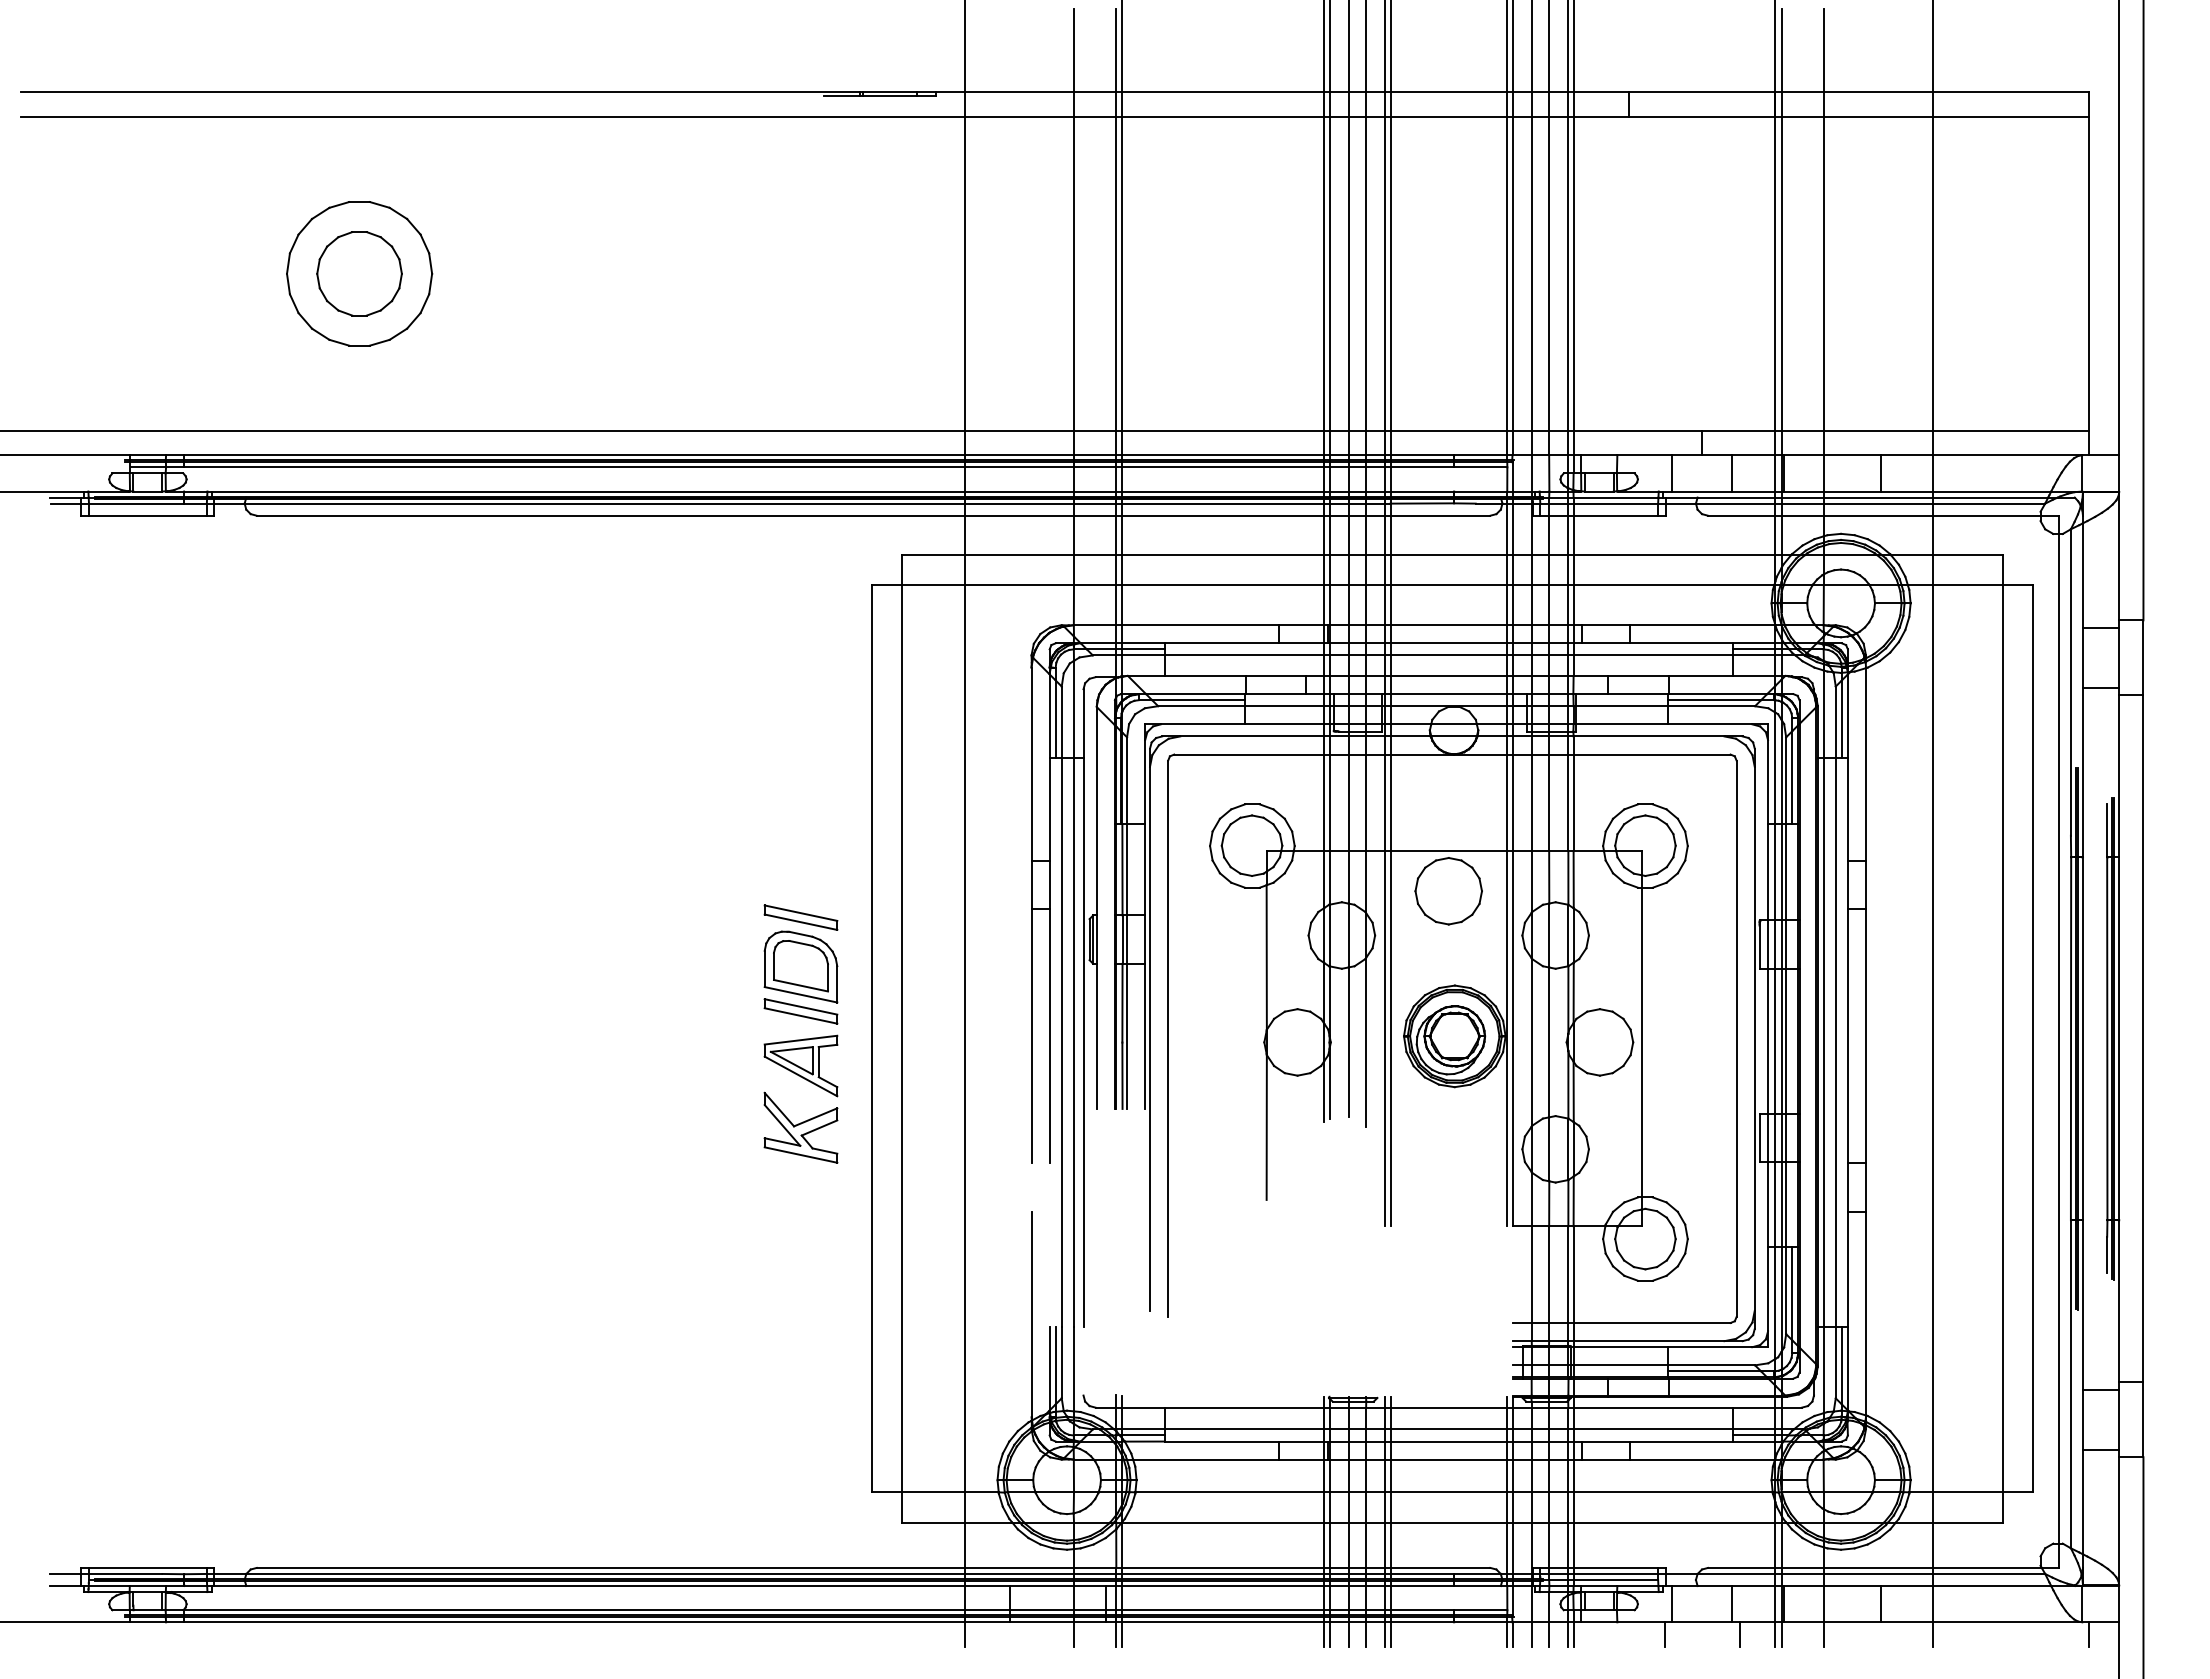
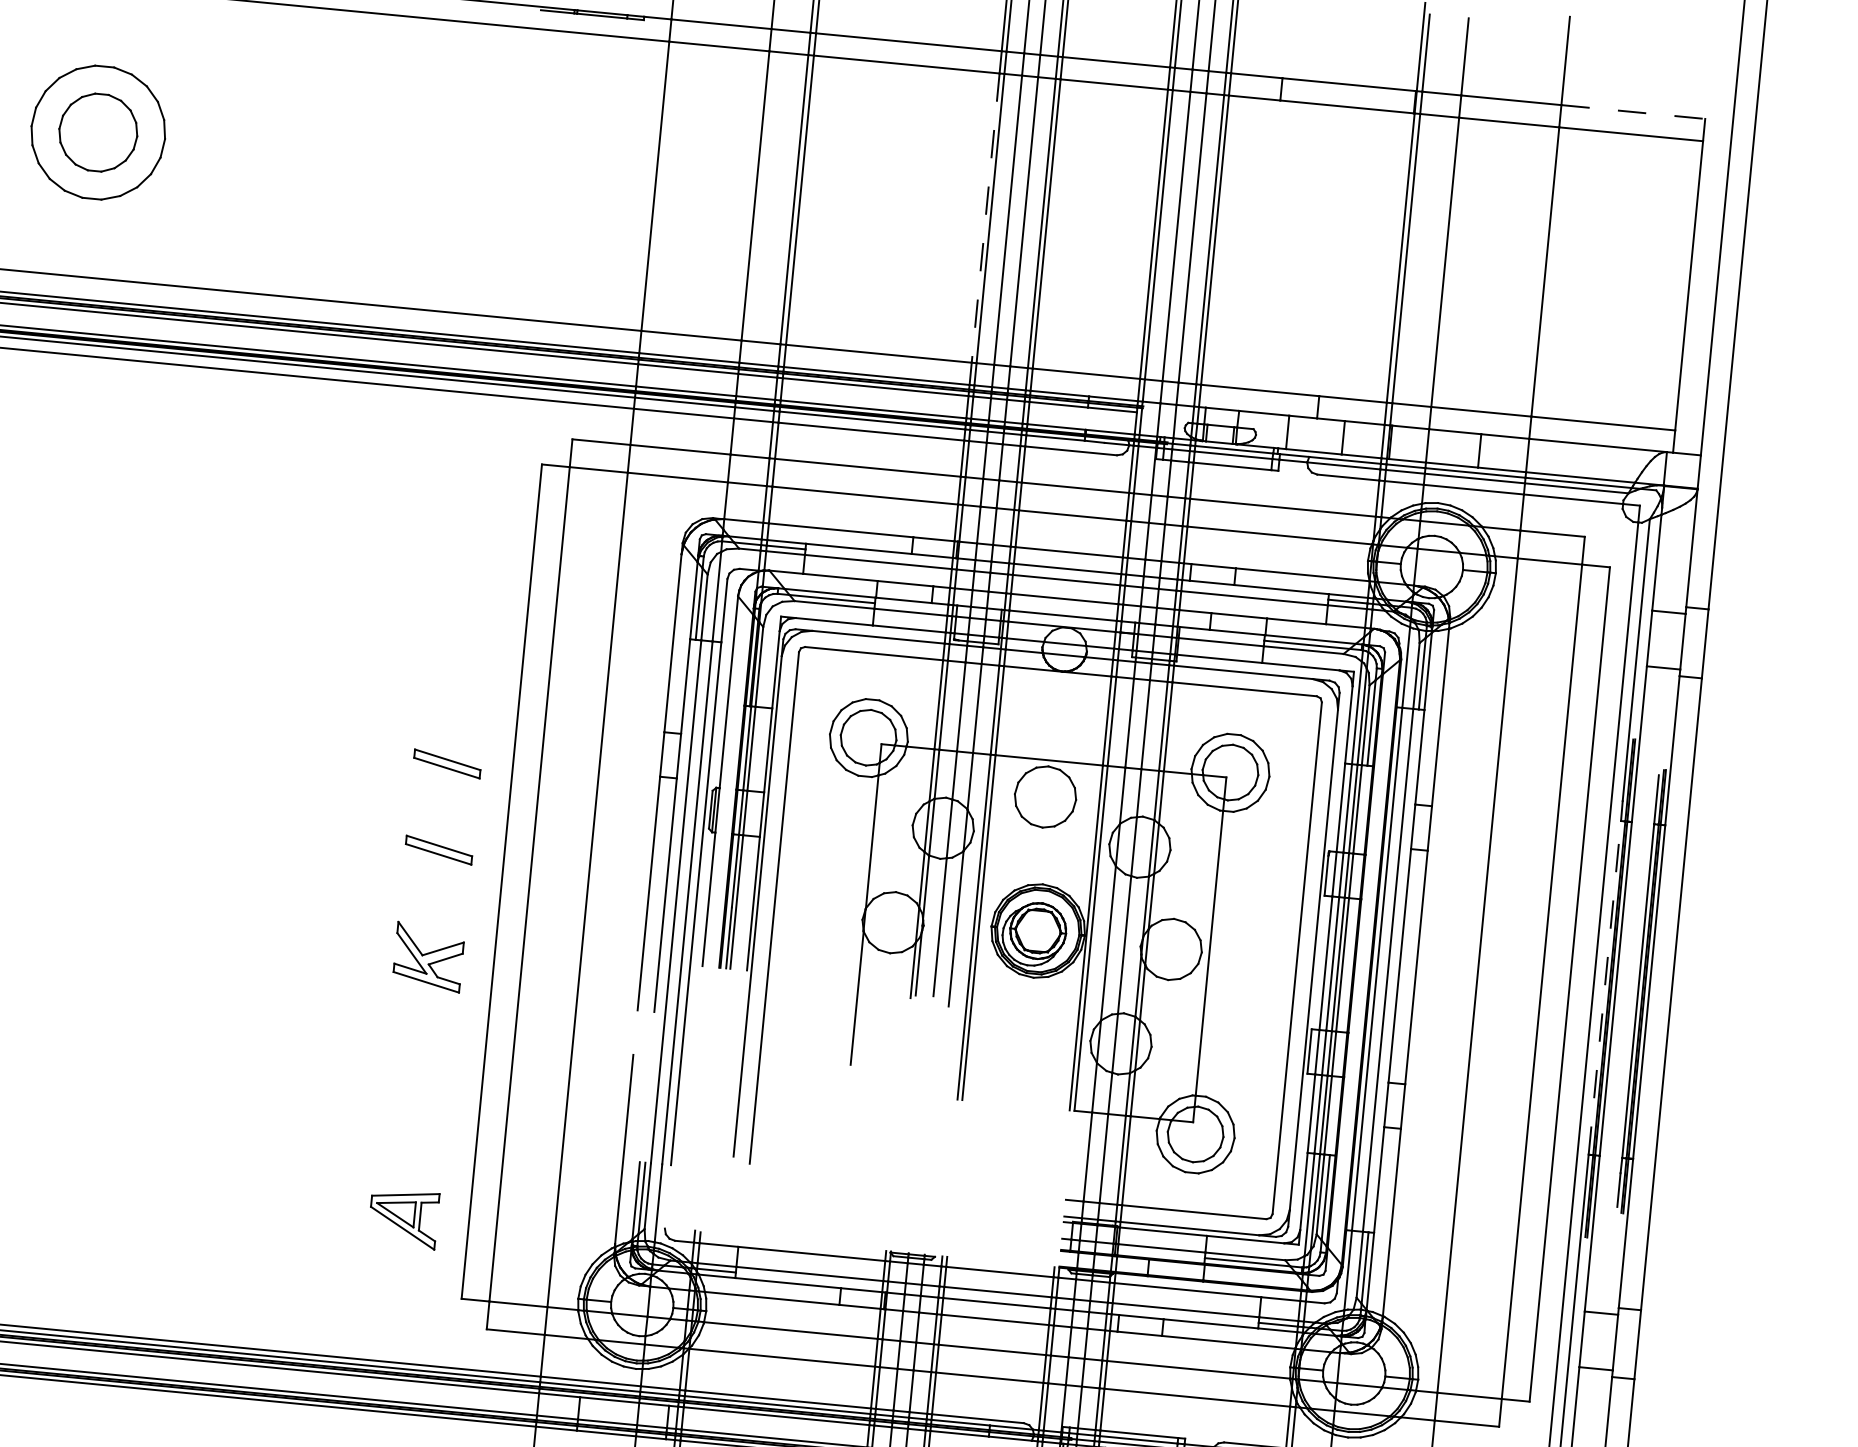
line: (2011, 92) -> (1633, 112), solid -> dashed
line: (1324, 274) -> (985, 218), solid -> dashed
part: (800, 966) -> (442, 808), removed
line: (2071, 1038) -> (1605, 987), solid -> dashed
part: (800, 1065) -> (403, 1218), moved

